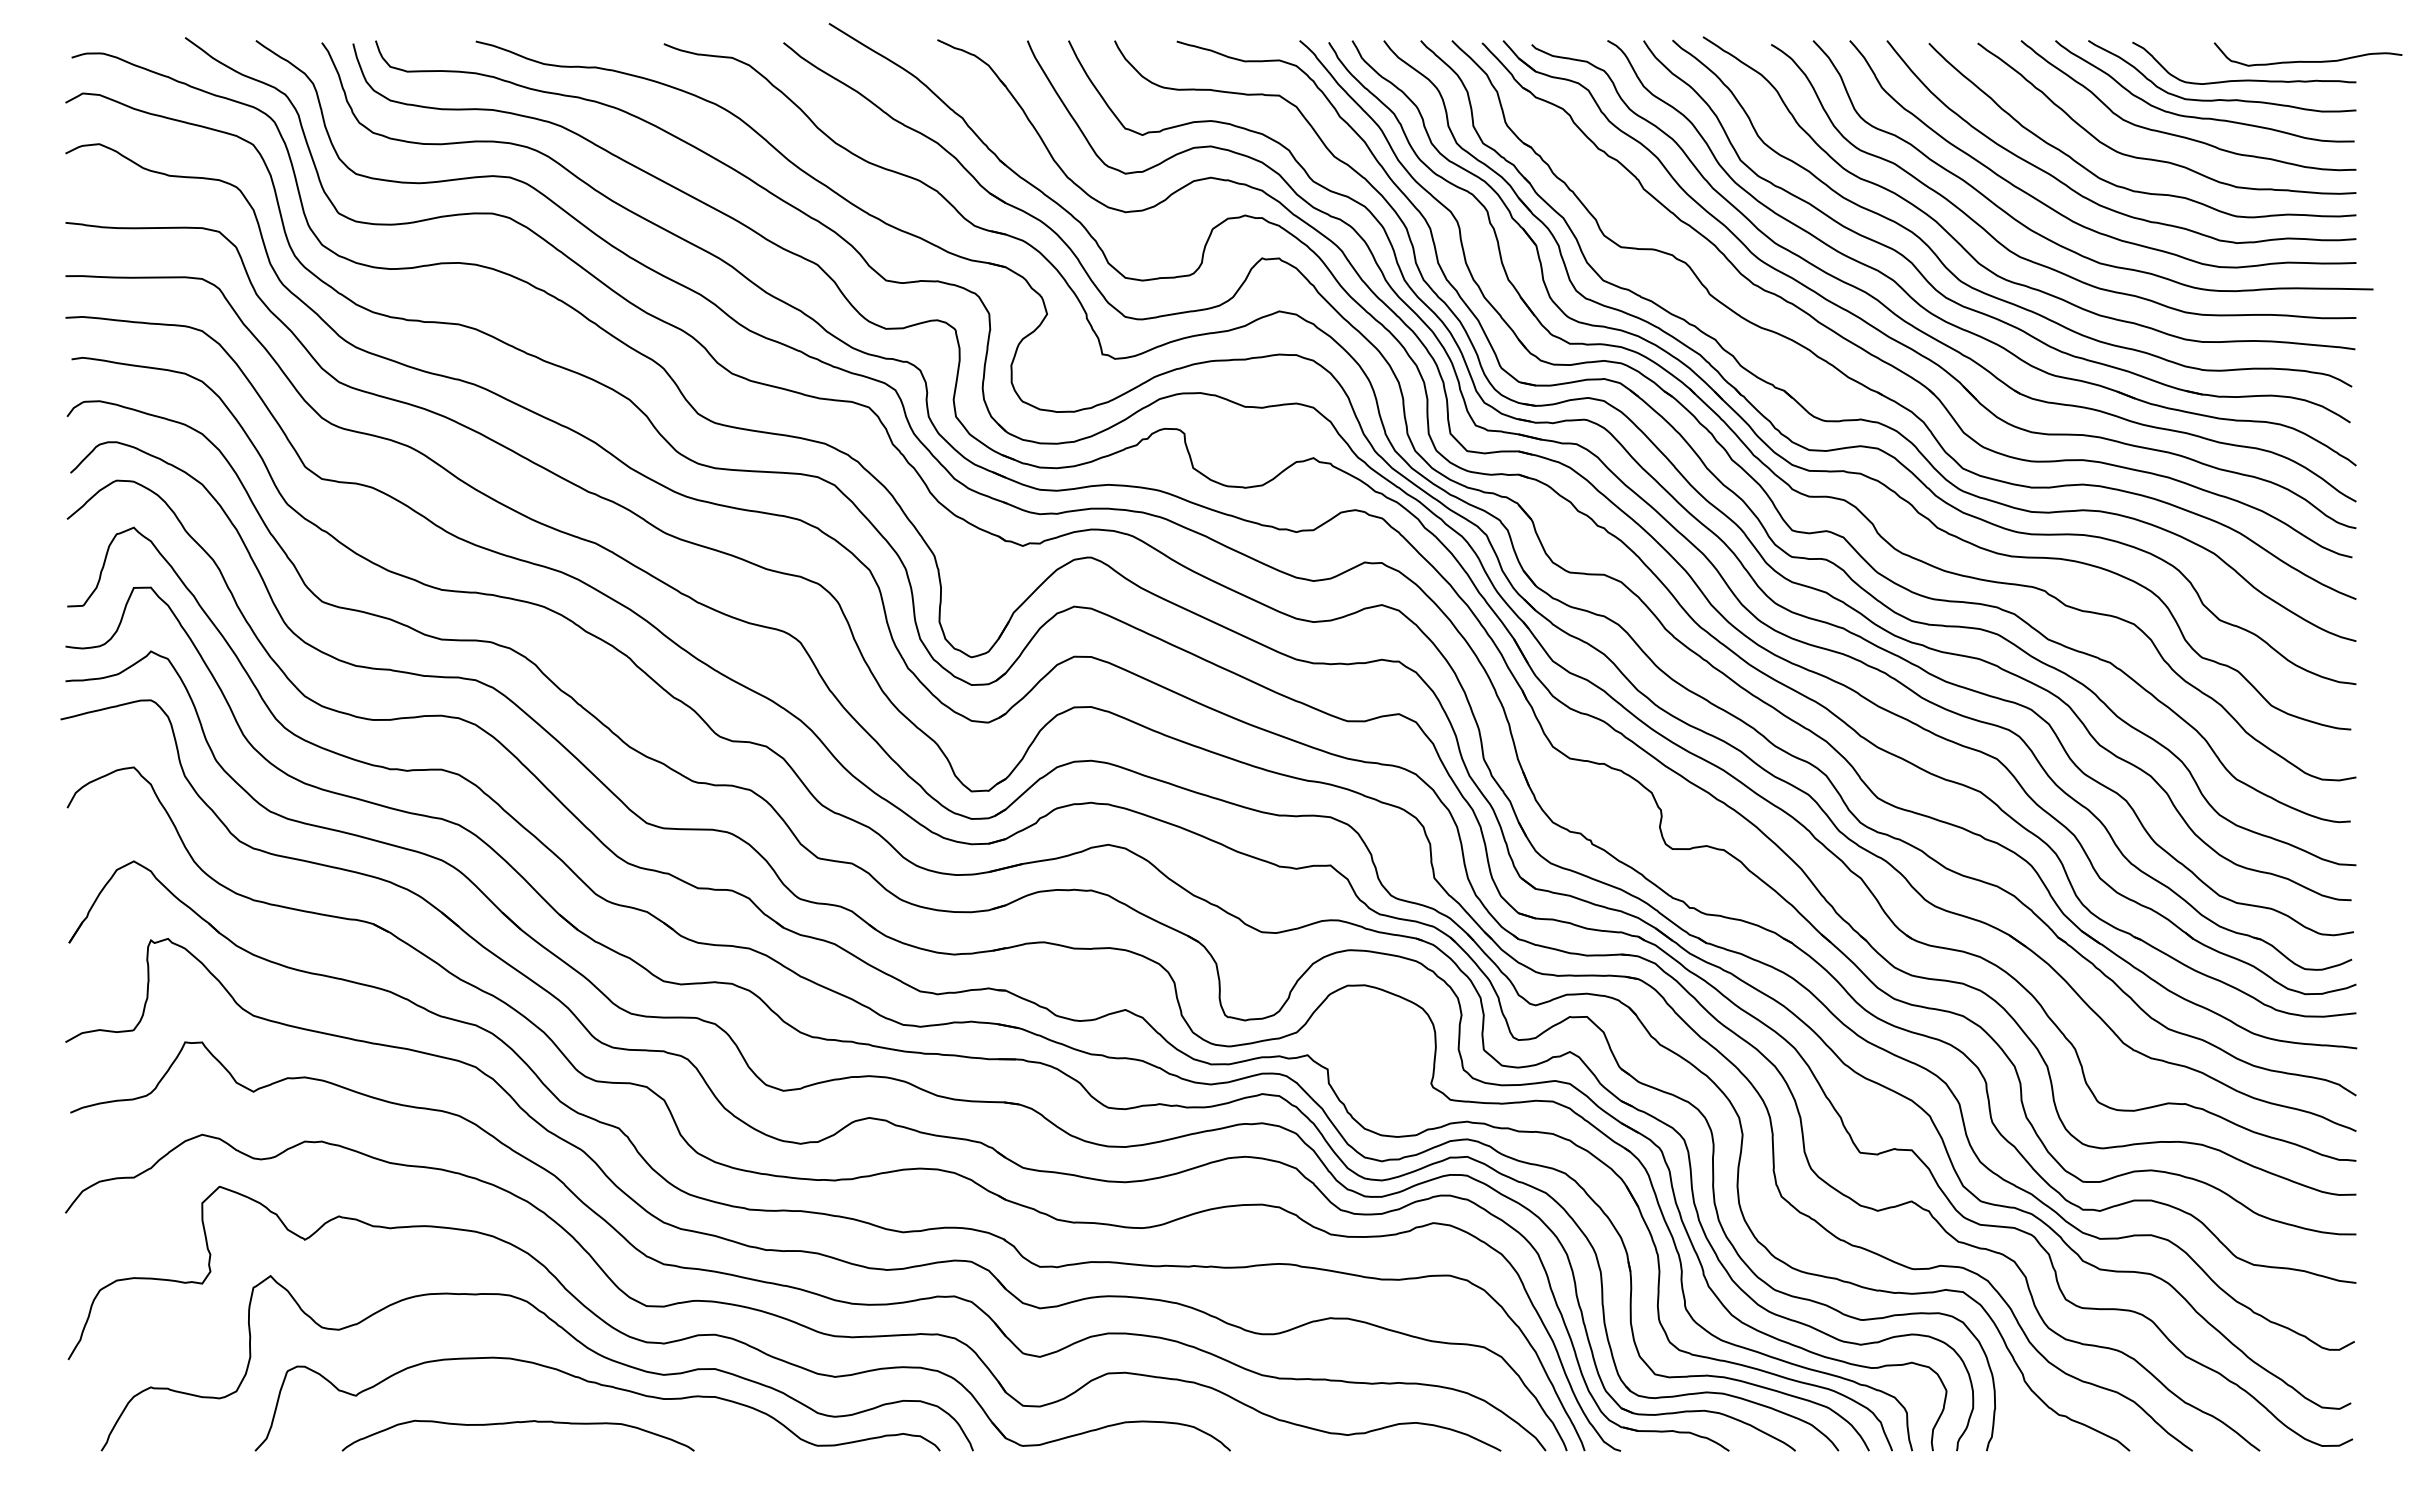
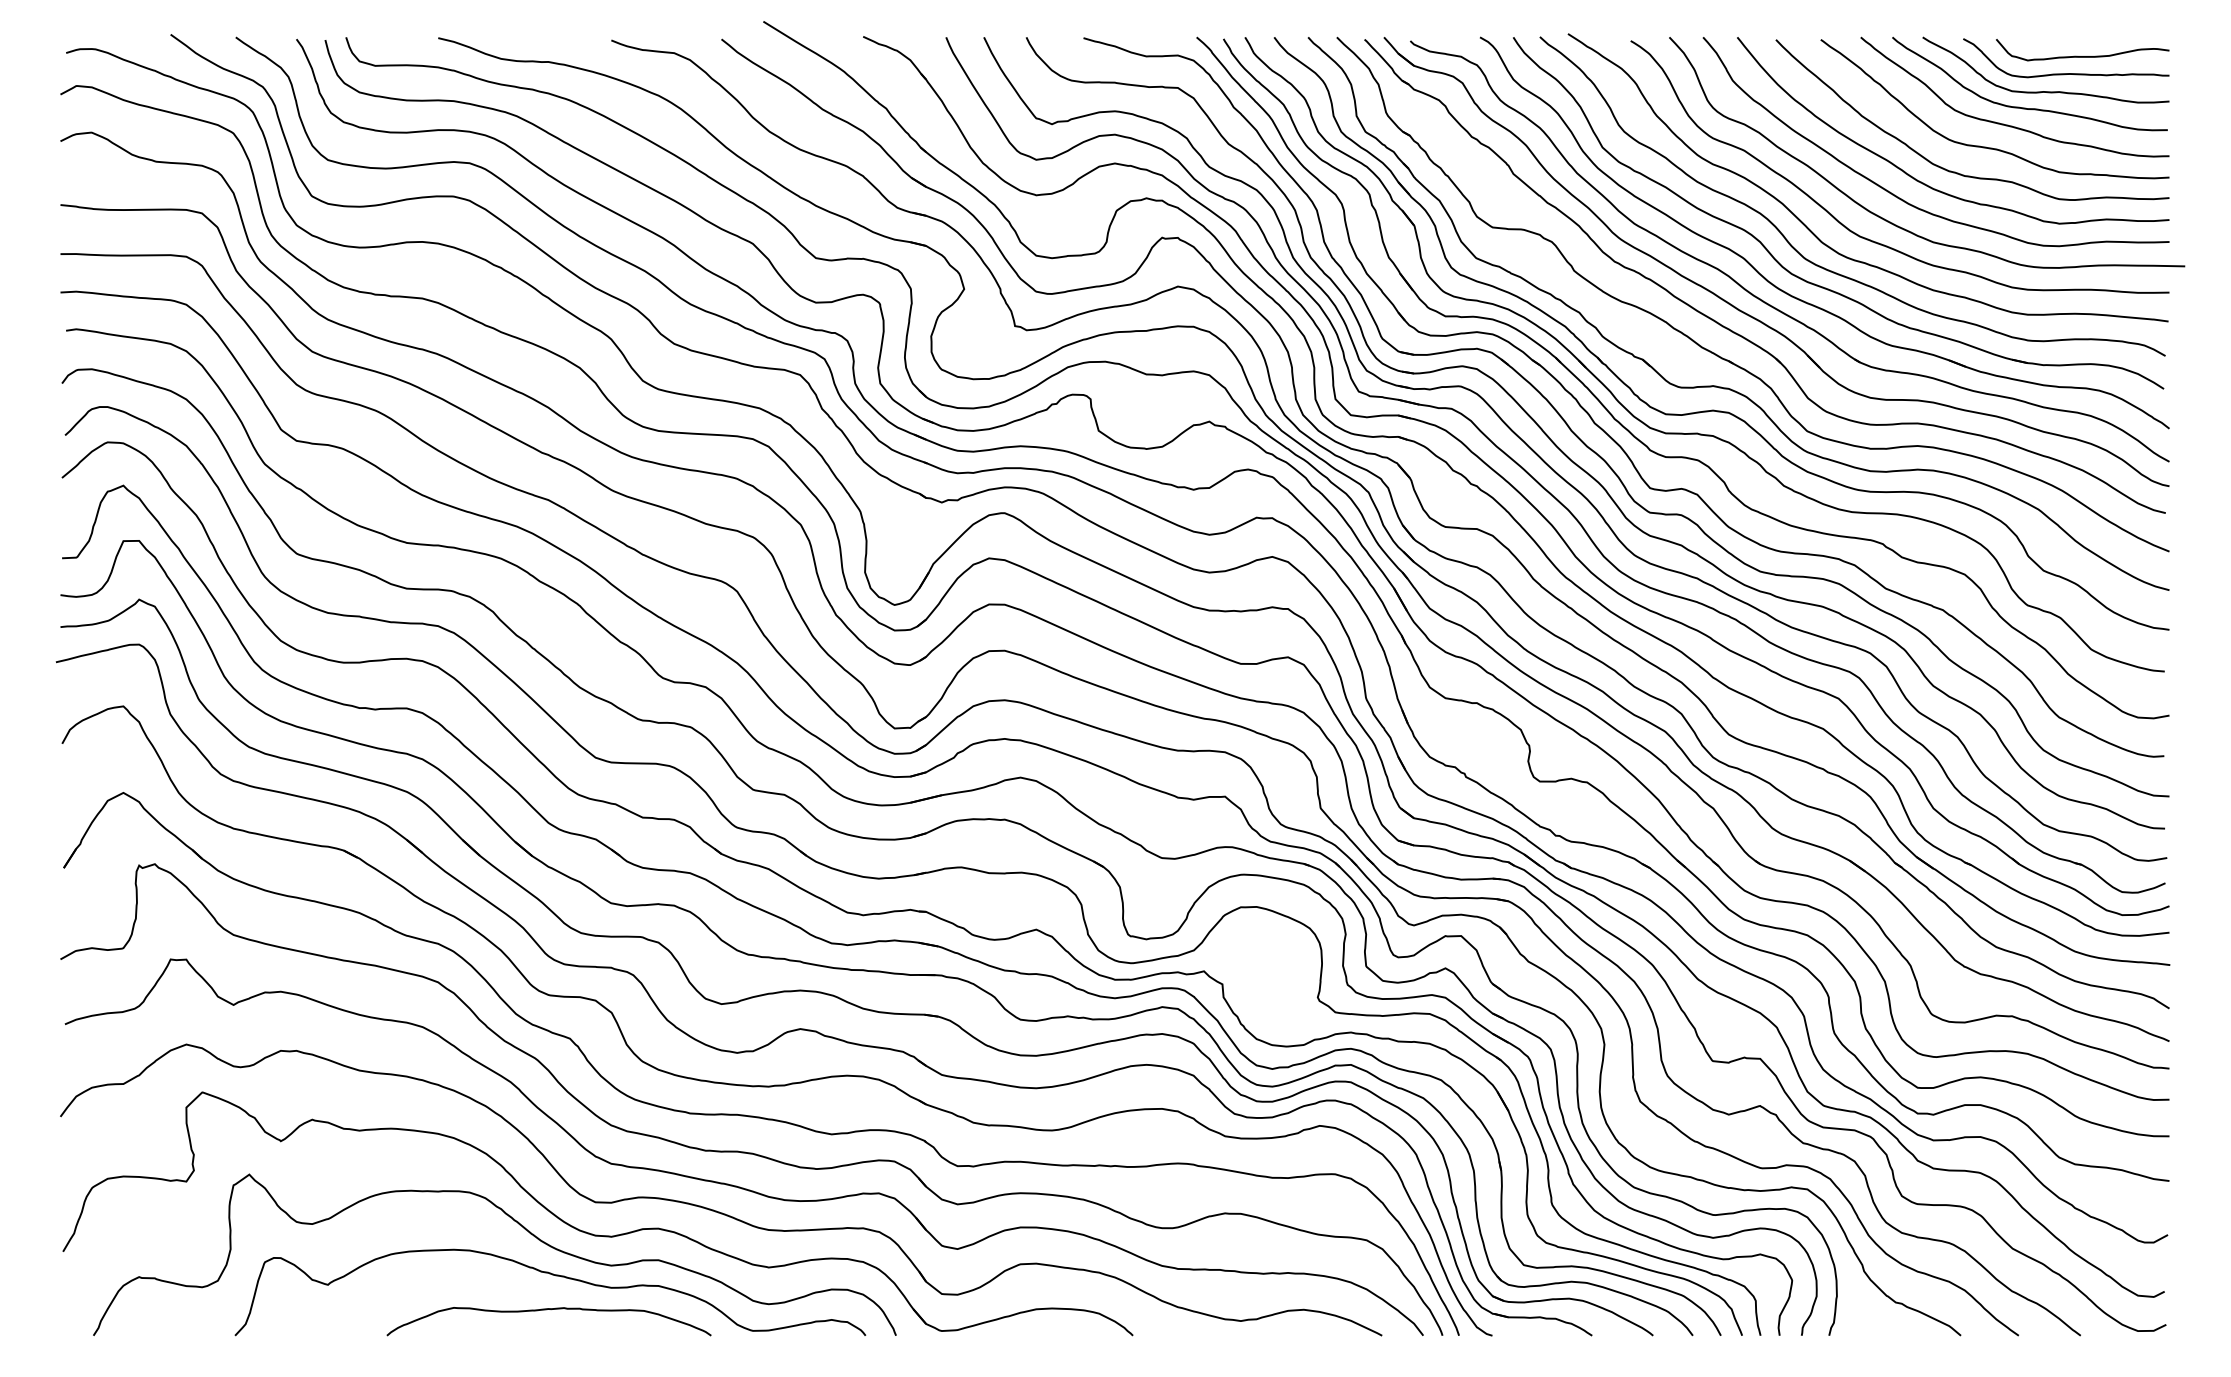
curve: (2307, 61) -> (2082, 56), moved
curve: (515, 1423) -> (546, 1310), moved

